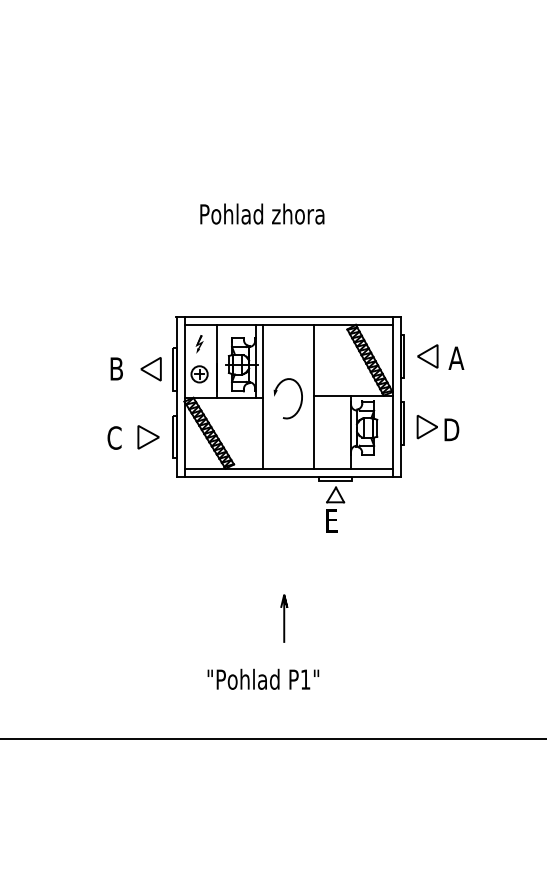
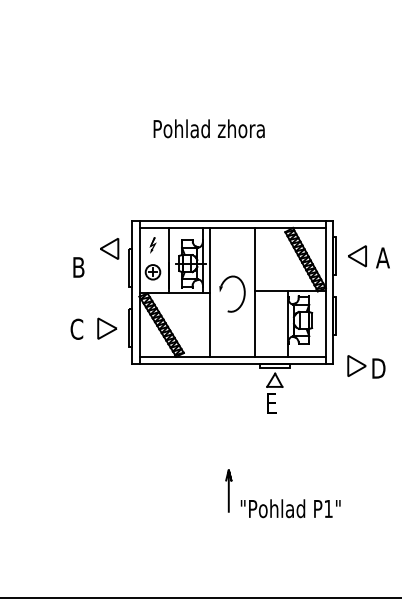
part: (150, 369) -> (109, 249), moved
part: (437, 428) -> (366, 367), moved
text: (263, 678) -> (290, 507), moved

